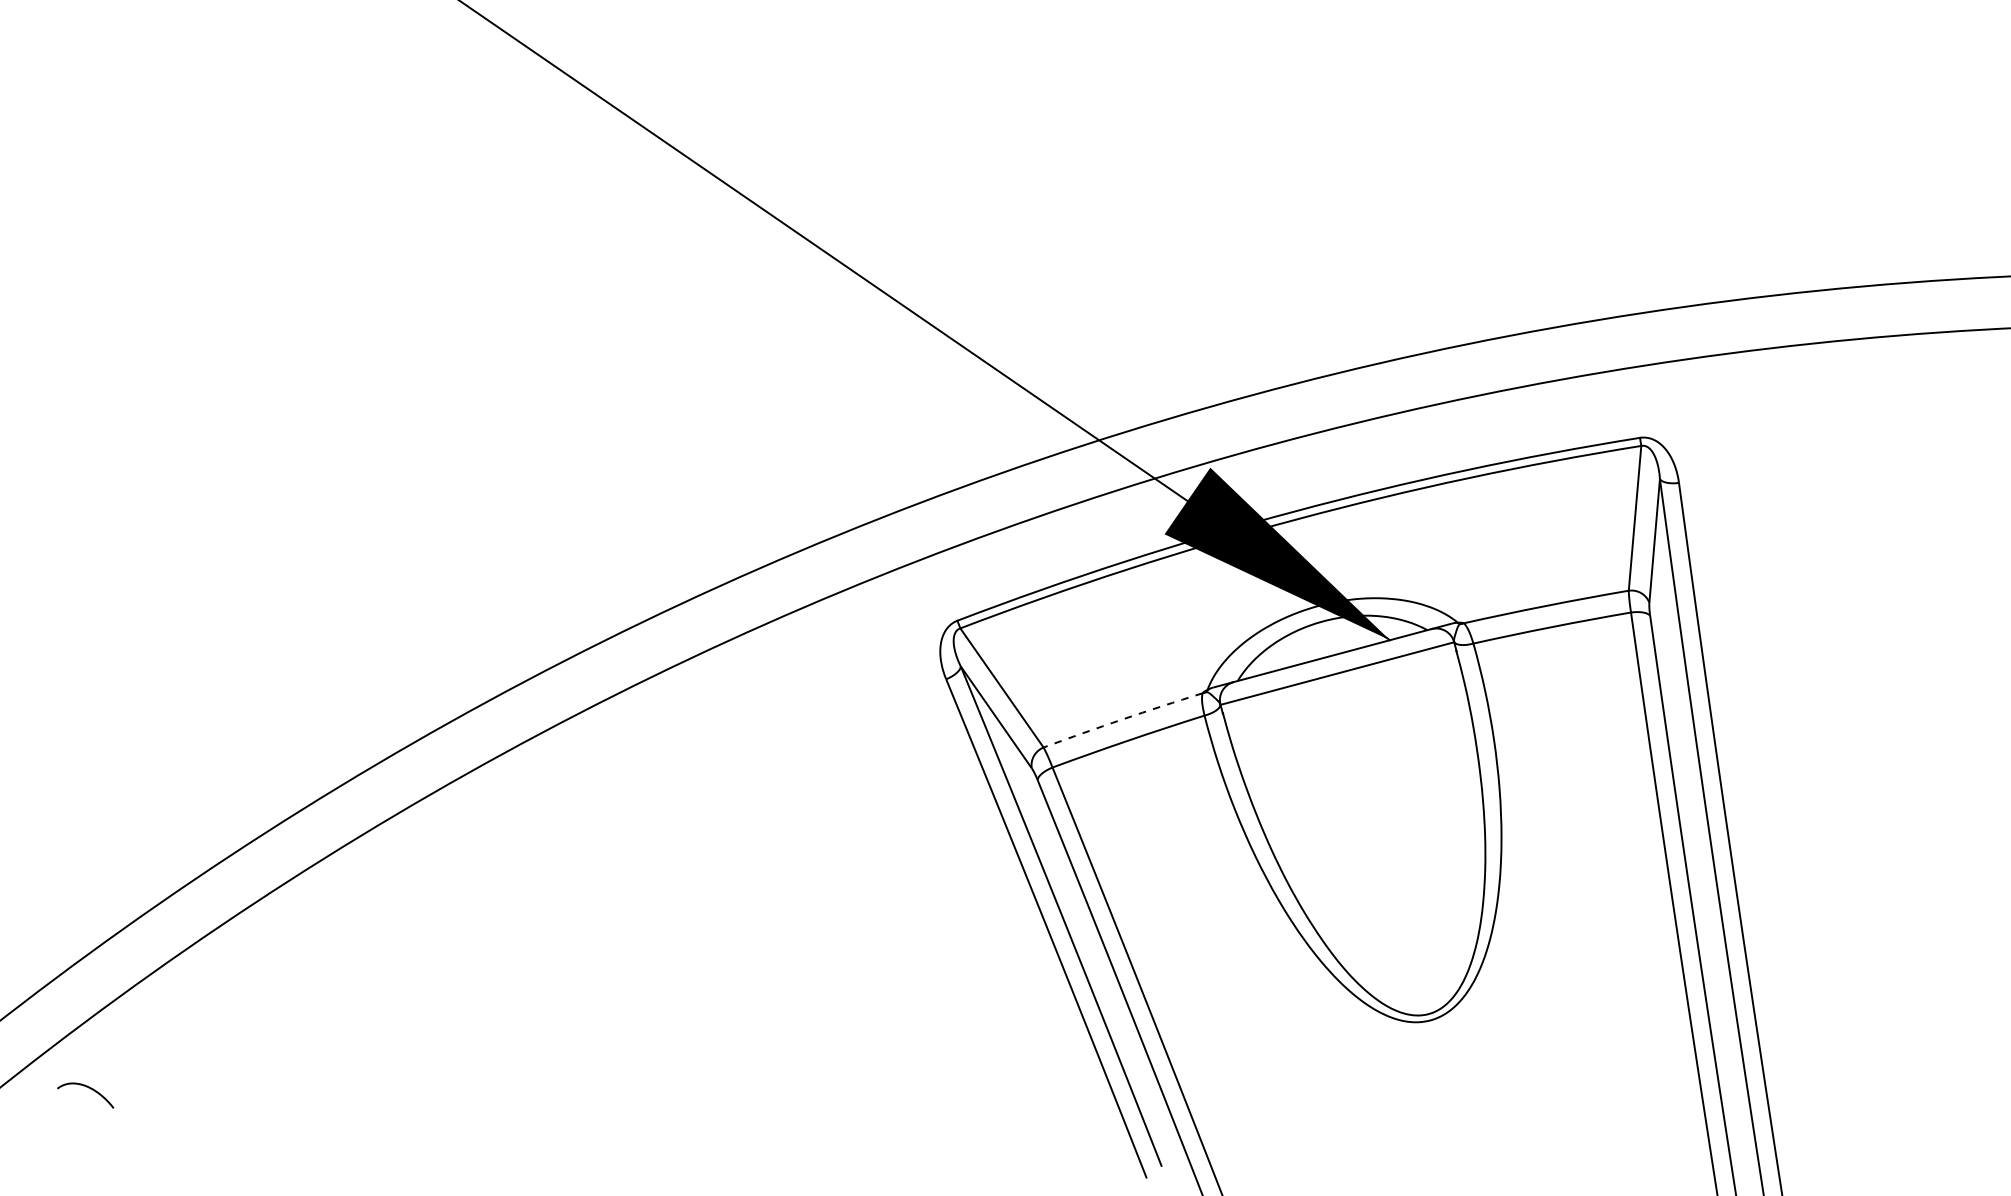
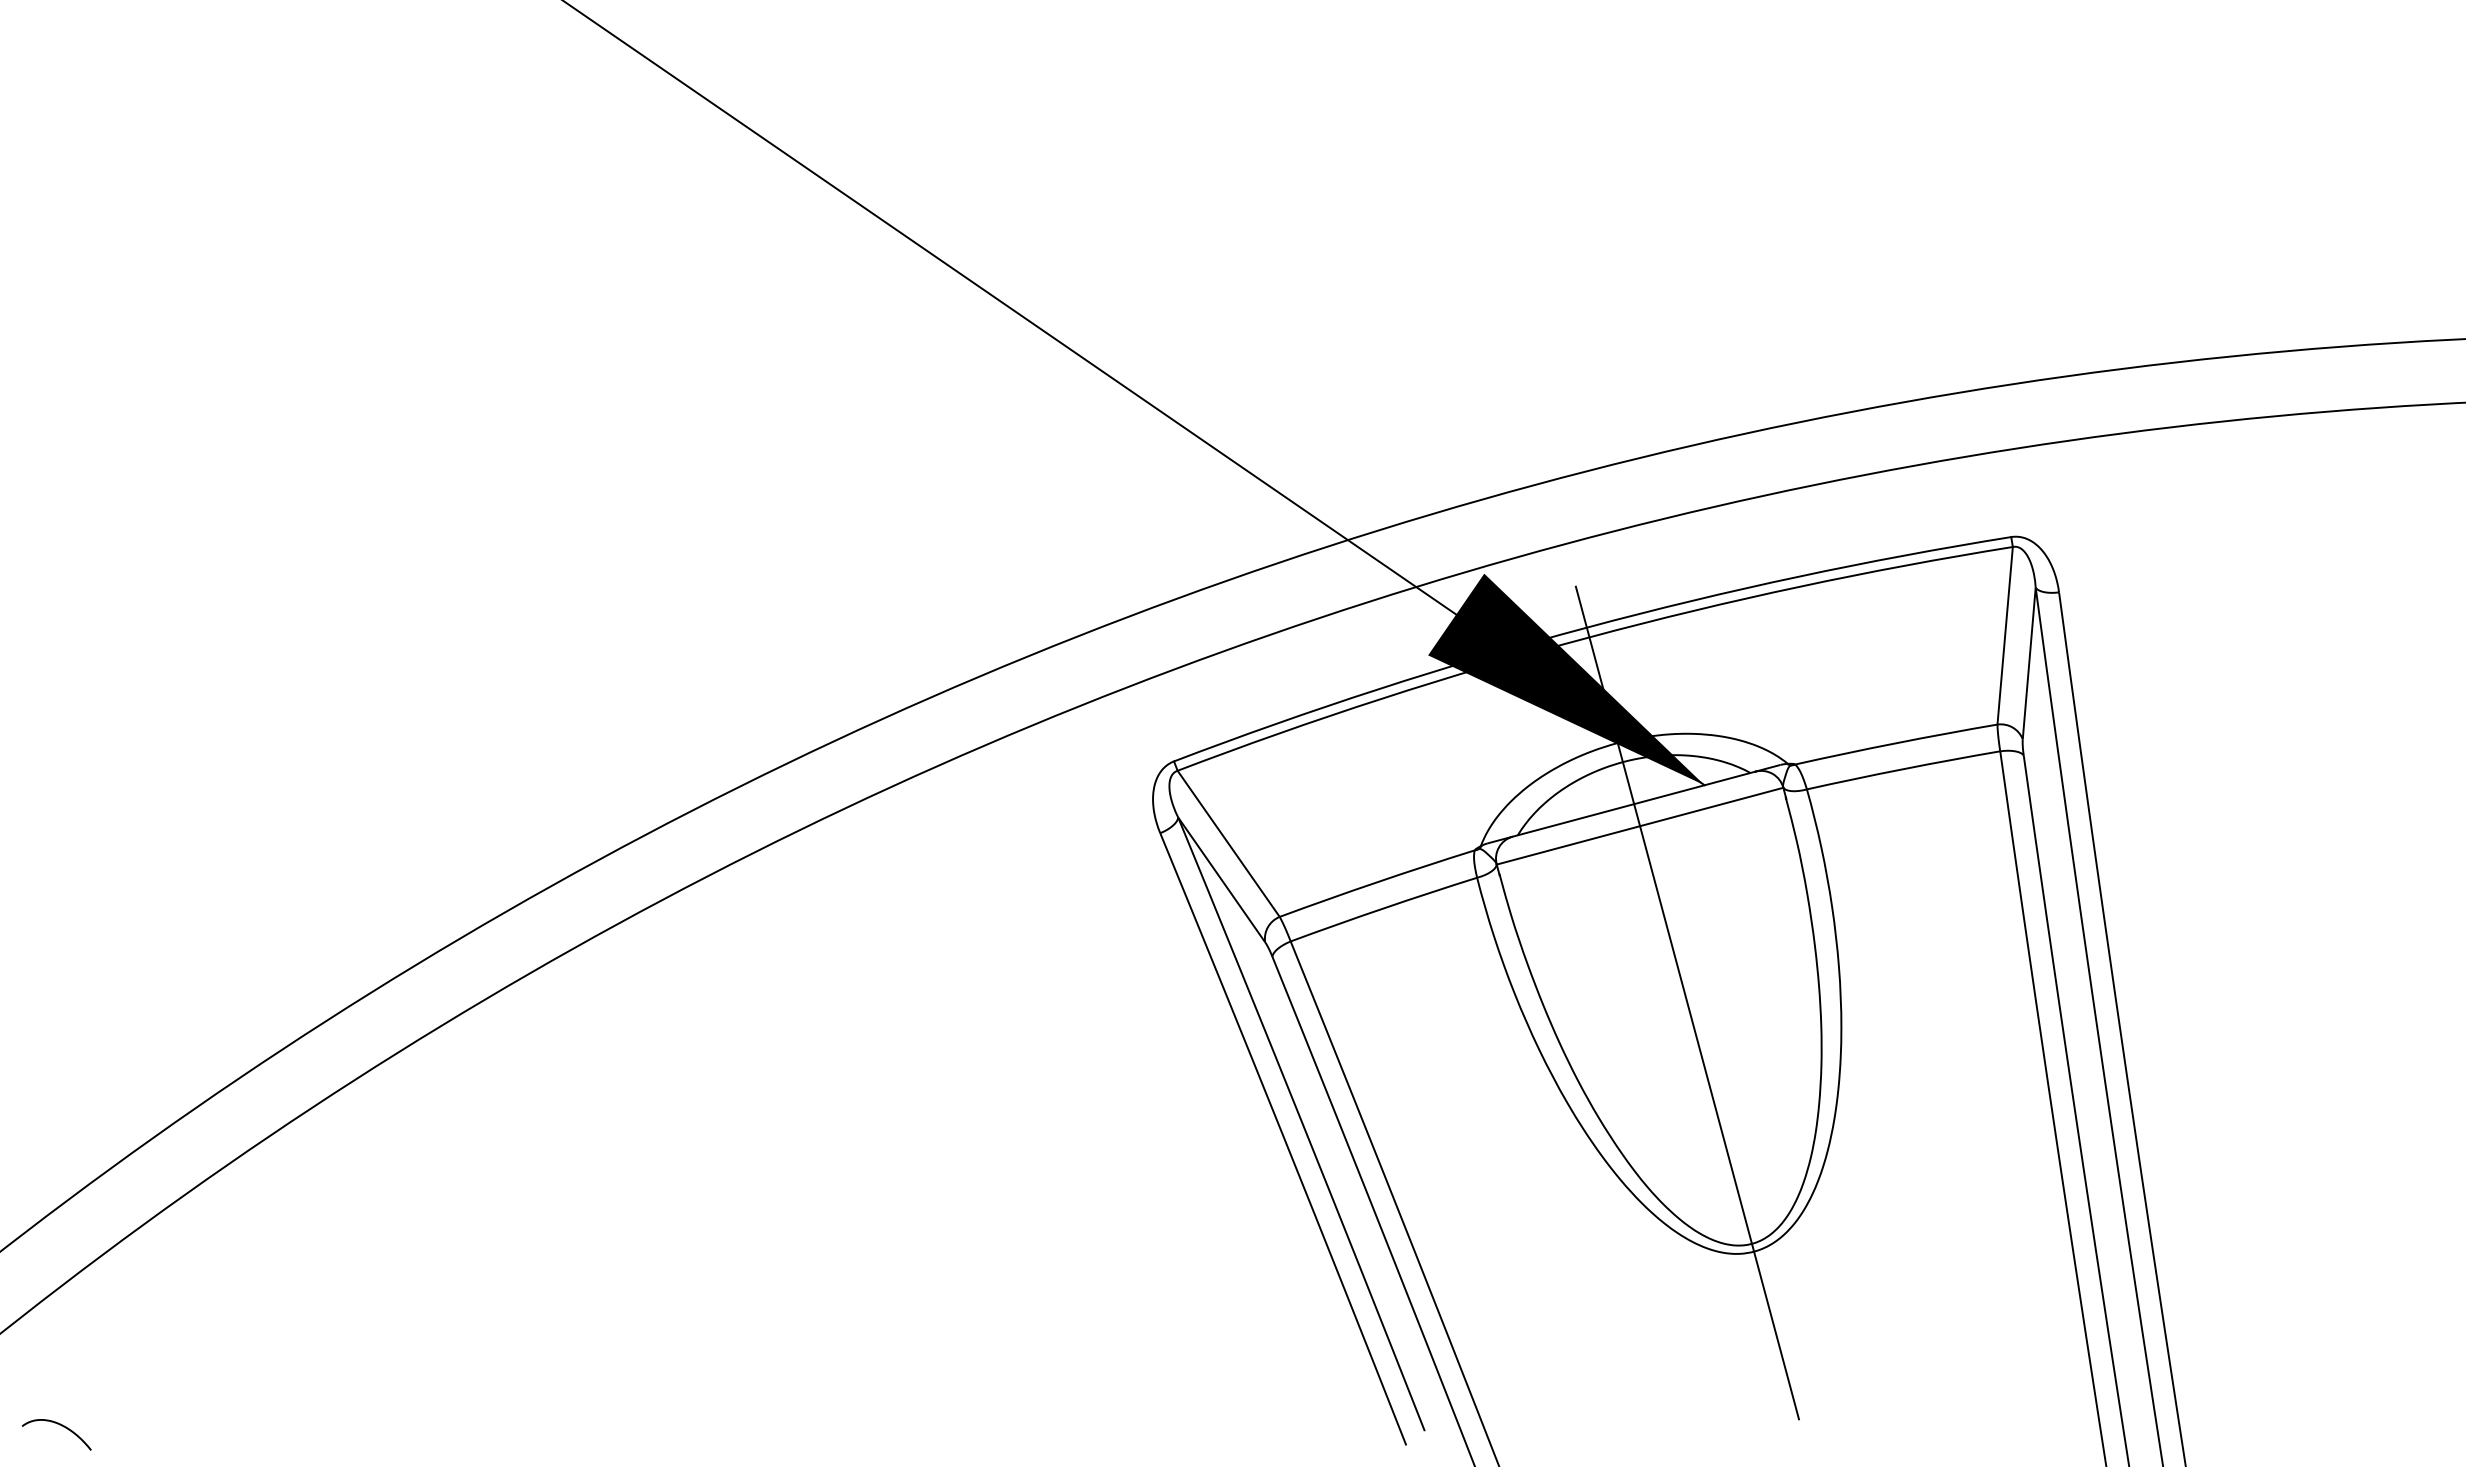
arc: (1122, 719) -> (1376, 882), dashed -> solid
line: (1376, 817) -> (1687, 1002), added
curve: (89, 1088) -> (61, 1426), moved

